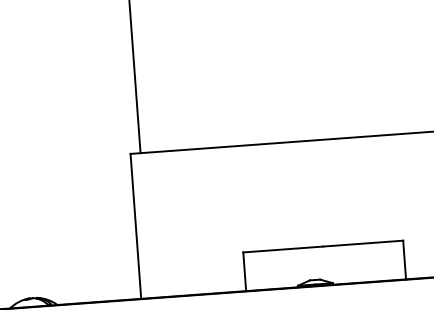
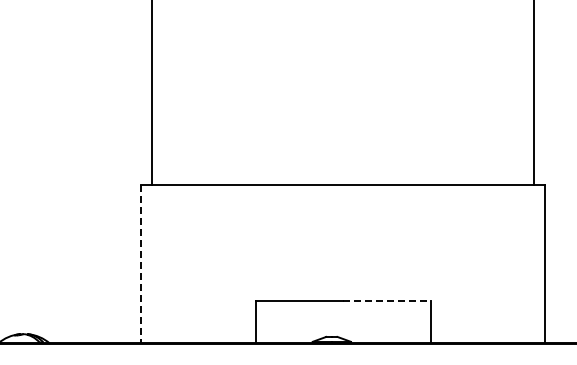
line: (136, 226) -> (141, 264), solid -> dashed
line: (362, 243) -> (386, 301), solid -> dashed

